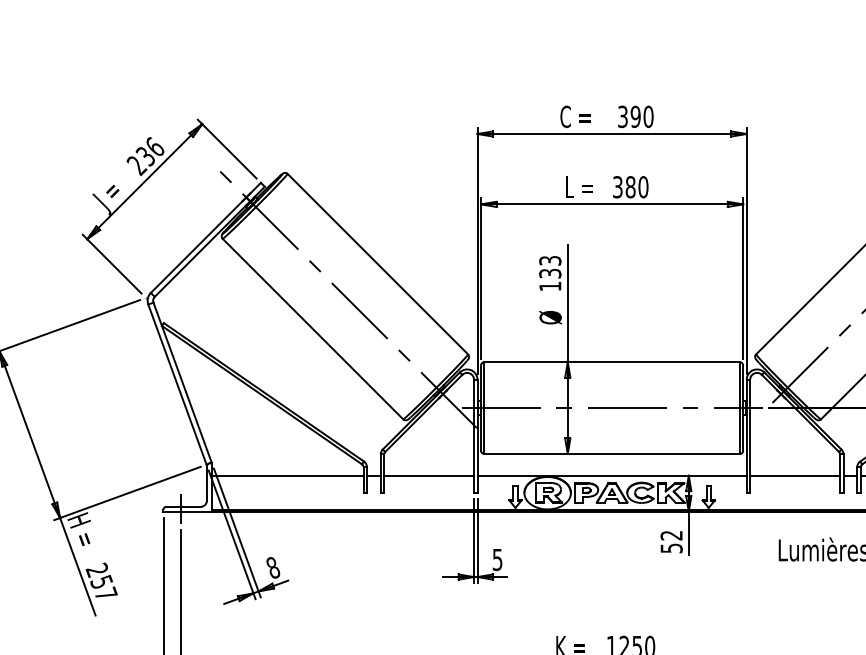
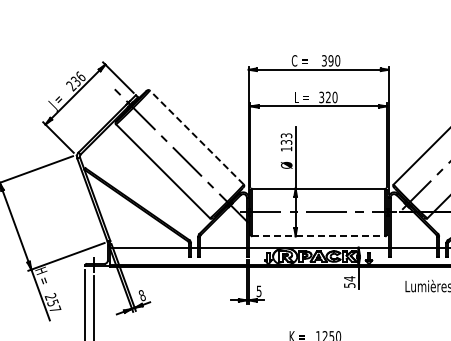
text: (628, 187) -> (327, 97), 380 -> 320
line: (377, 264) -> (196, 137), solid -> dashed
line: (613, 454) -> (319, 236), solid -> dashed
text: (671, 534) -> (349, 278), 52 -> 54

